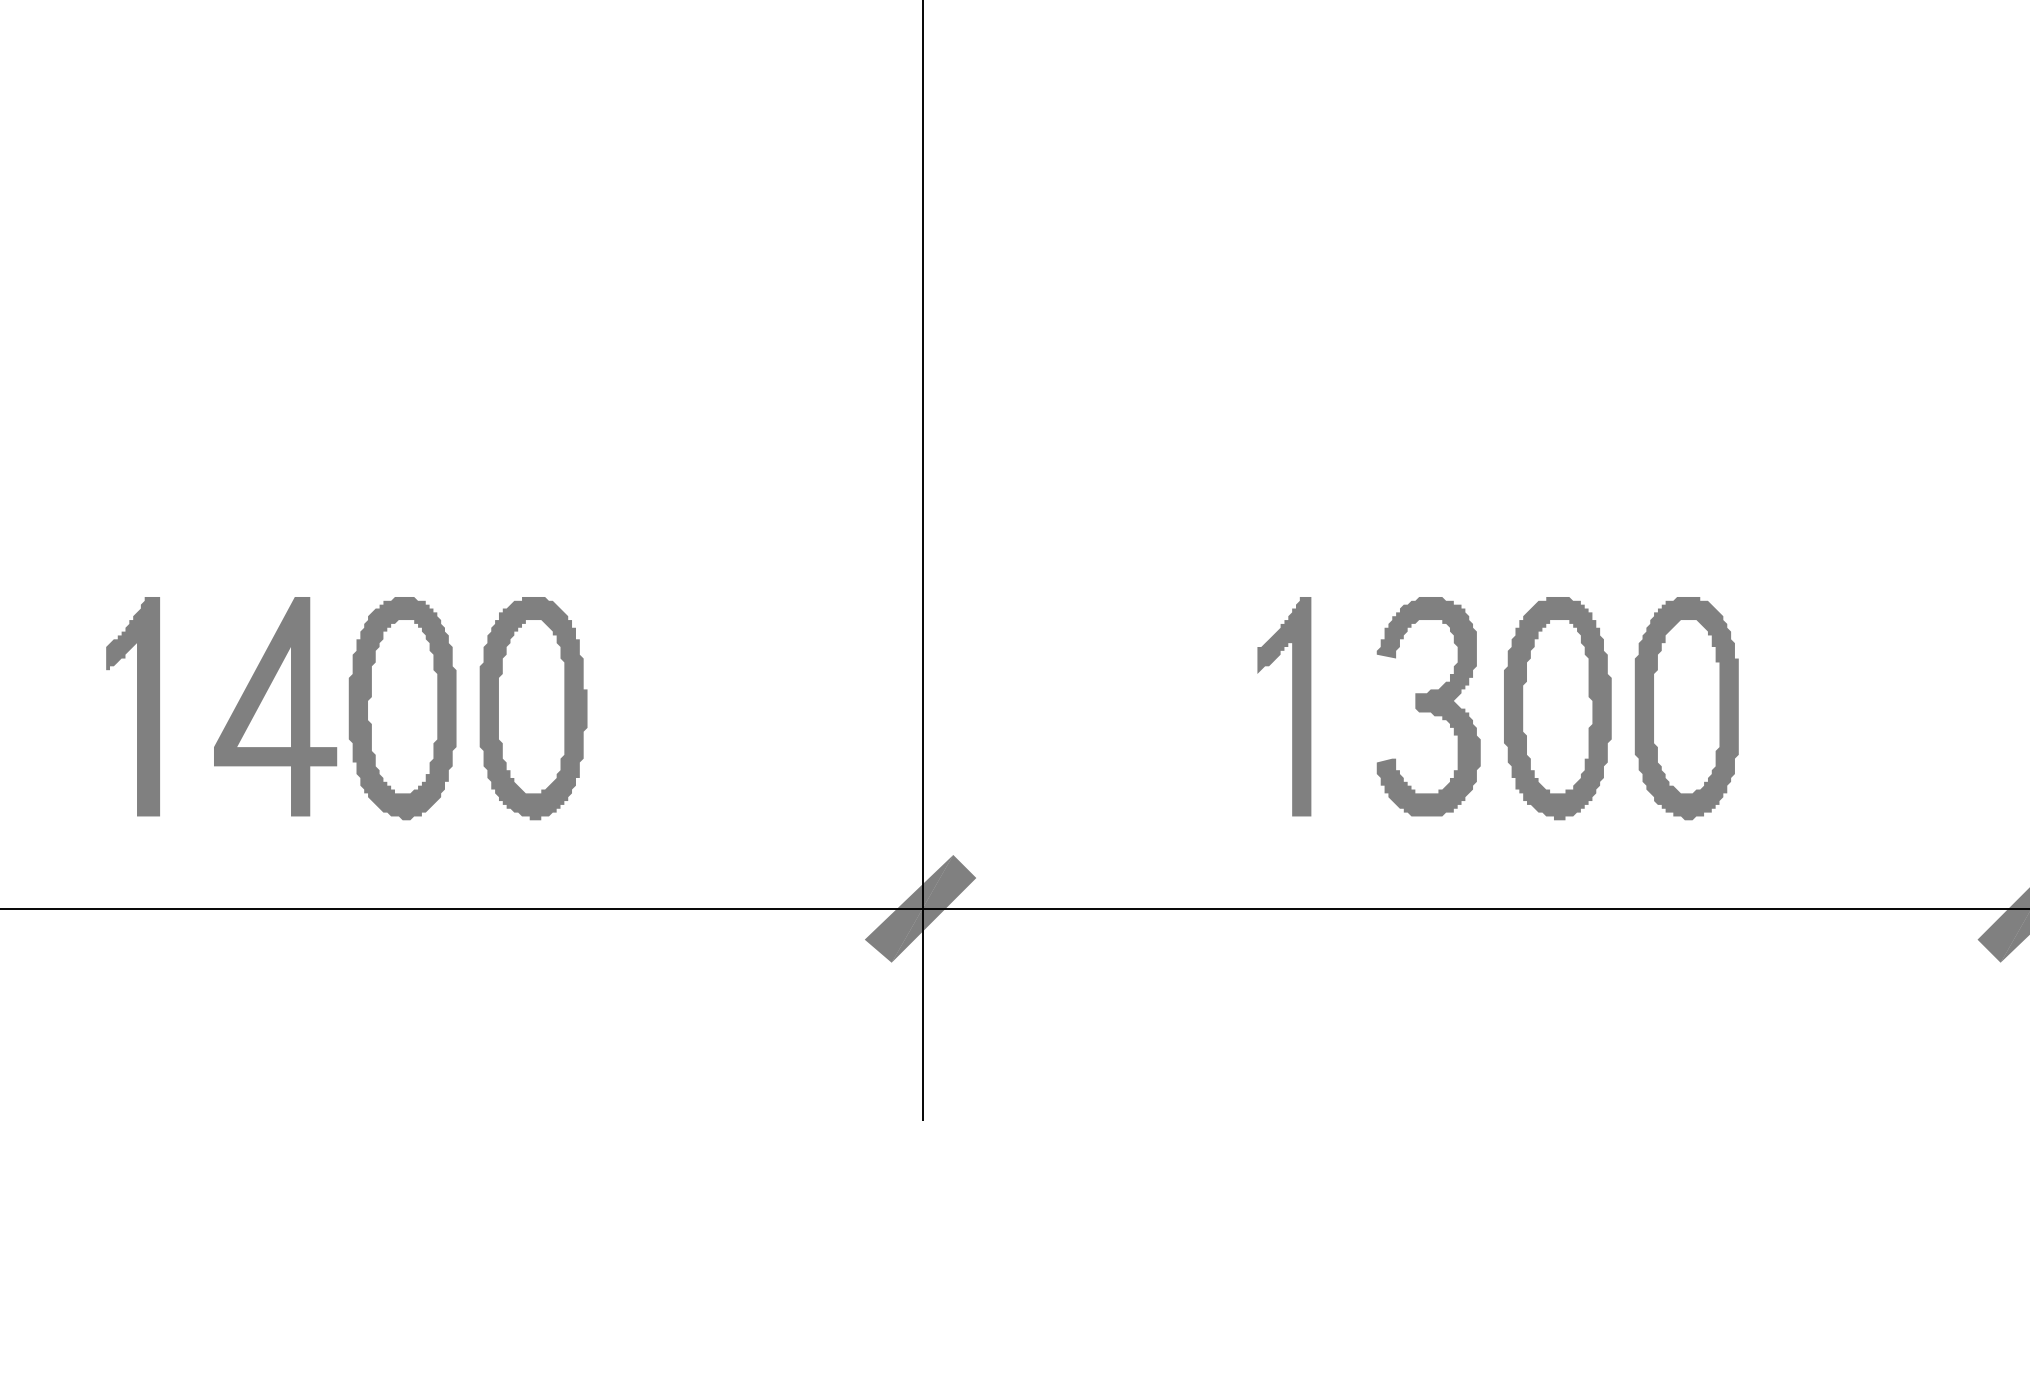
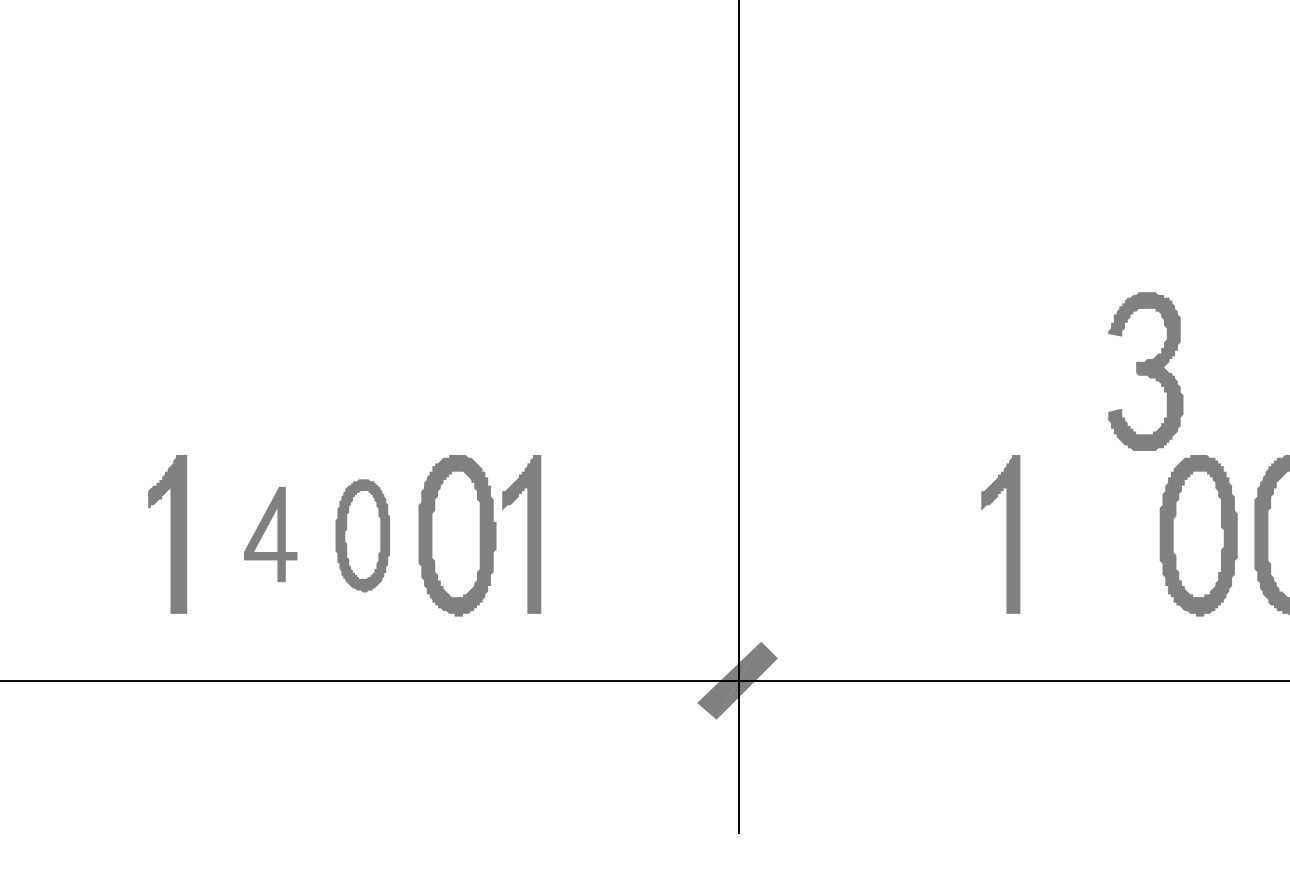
part: (275, 706) -> (270, 534), size x0.6
part: (630, 706) -> (527, 534), added
part: (1428, 706) -> (1145, 371), moved
part: (402, 708) -> (362, 535), size x0.7

